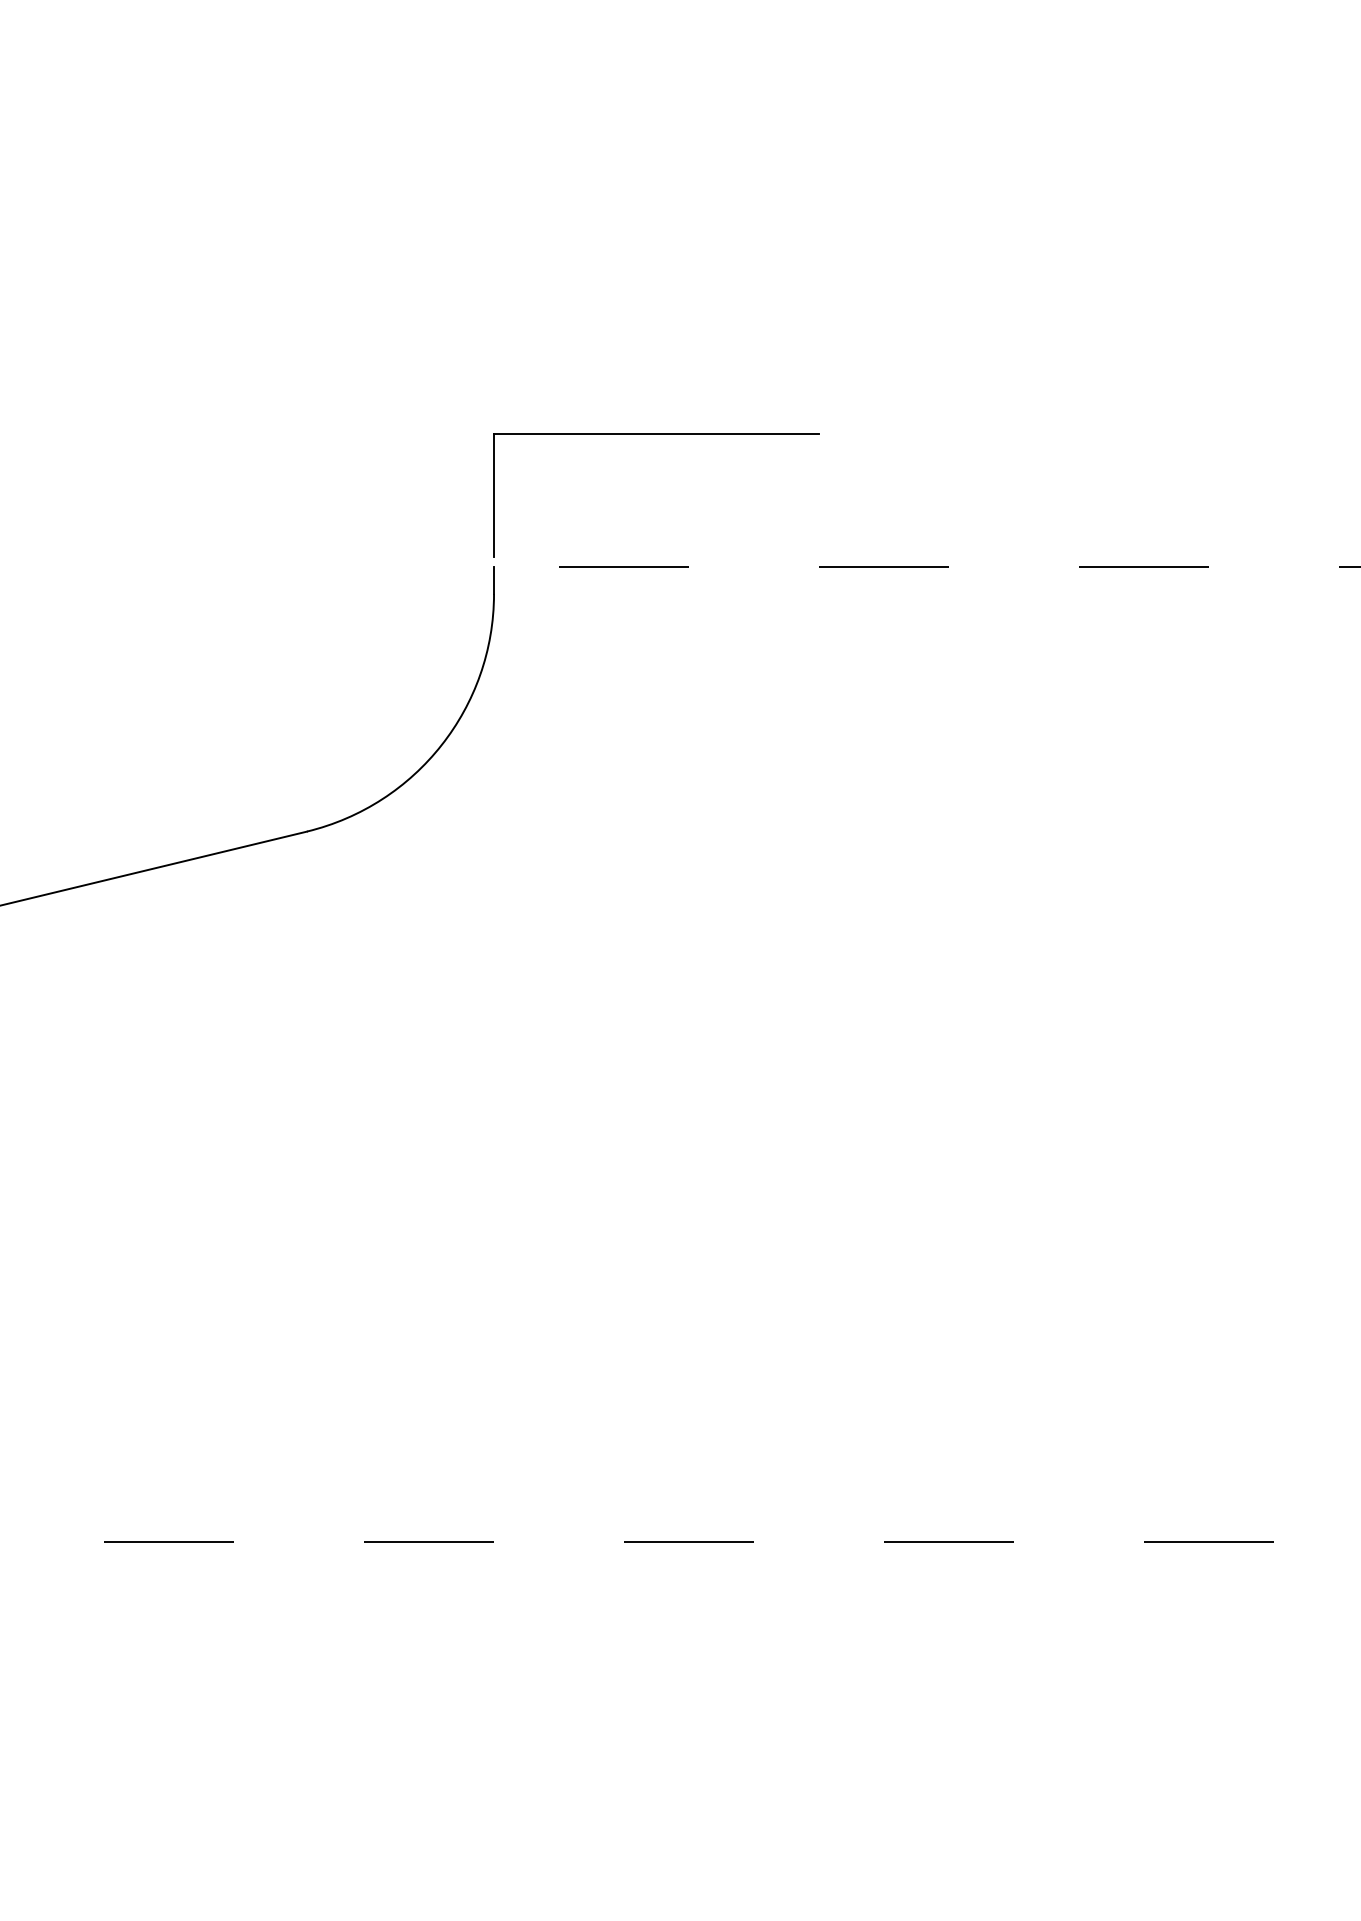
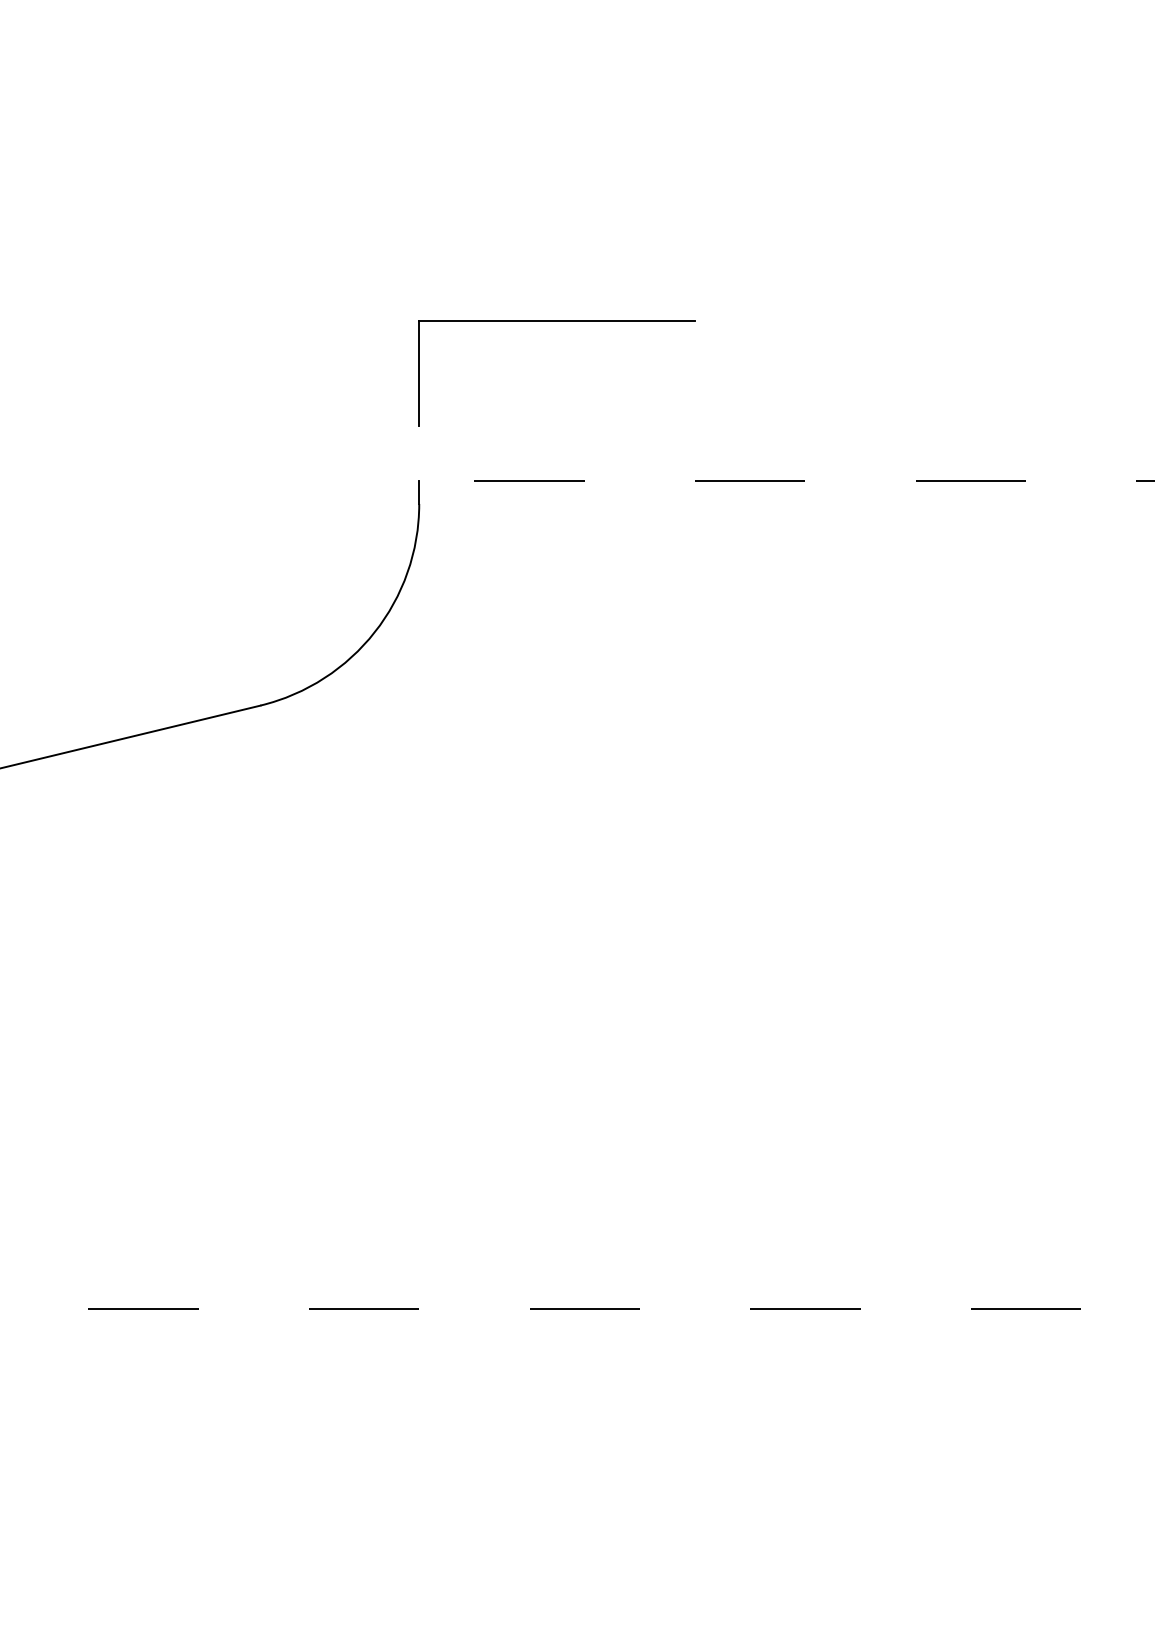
part: (656, 434) -> (557, 321), moved

